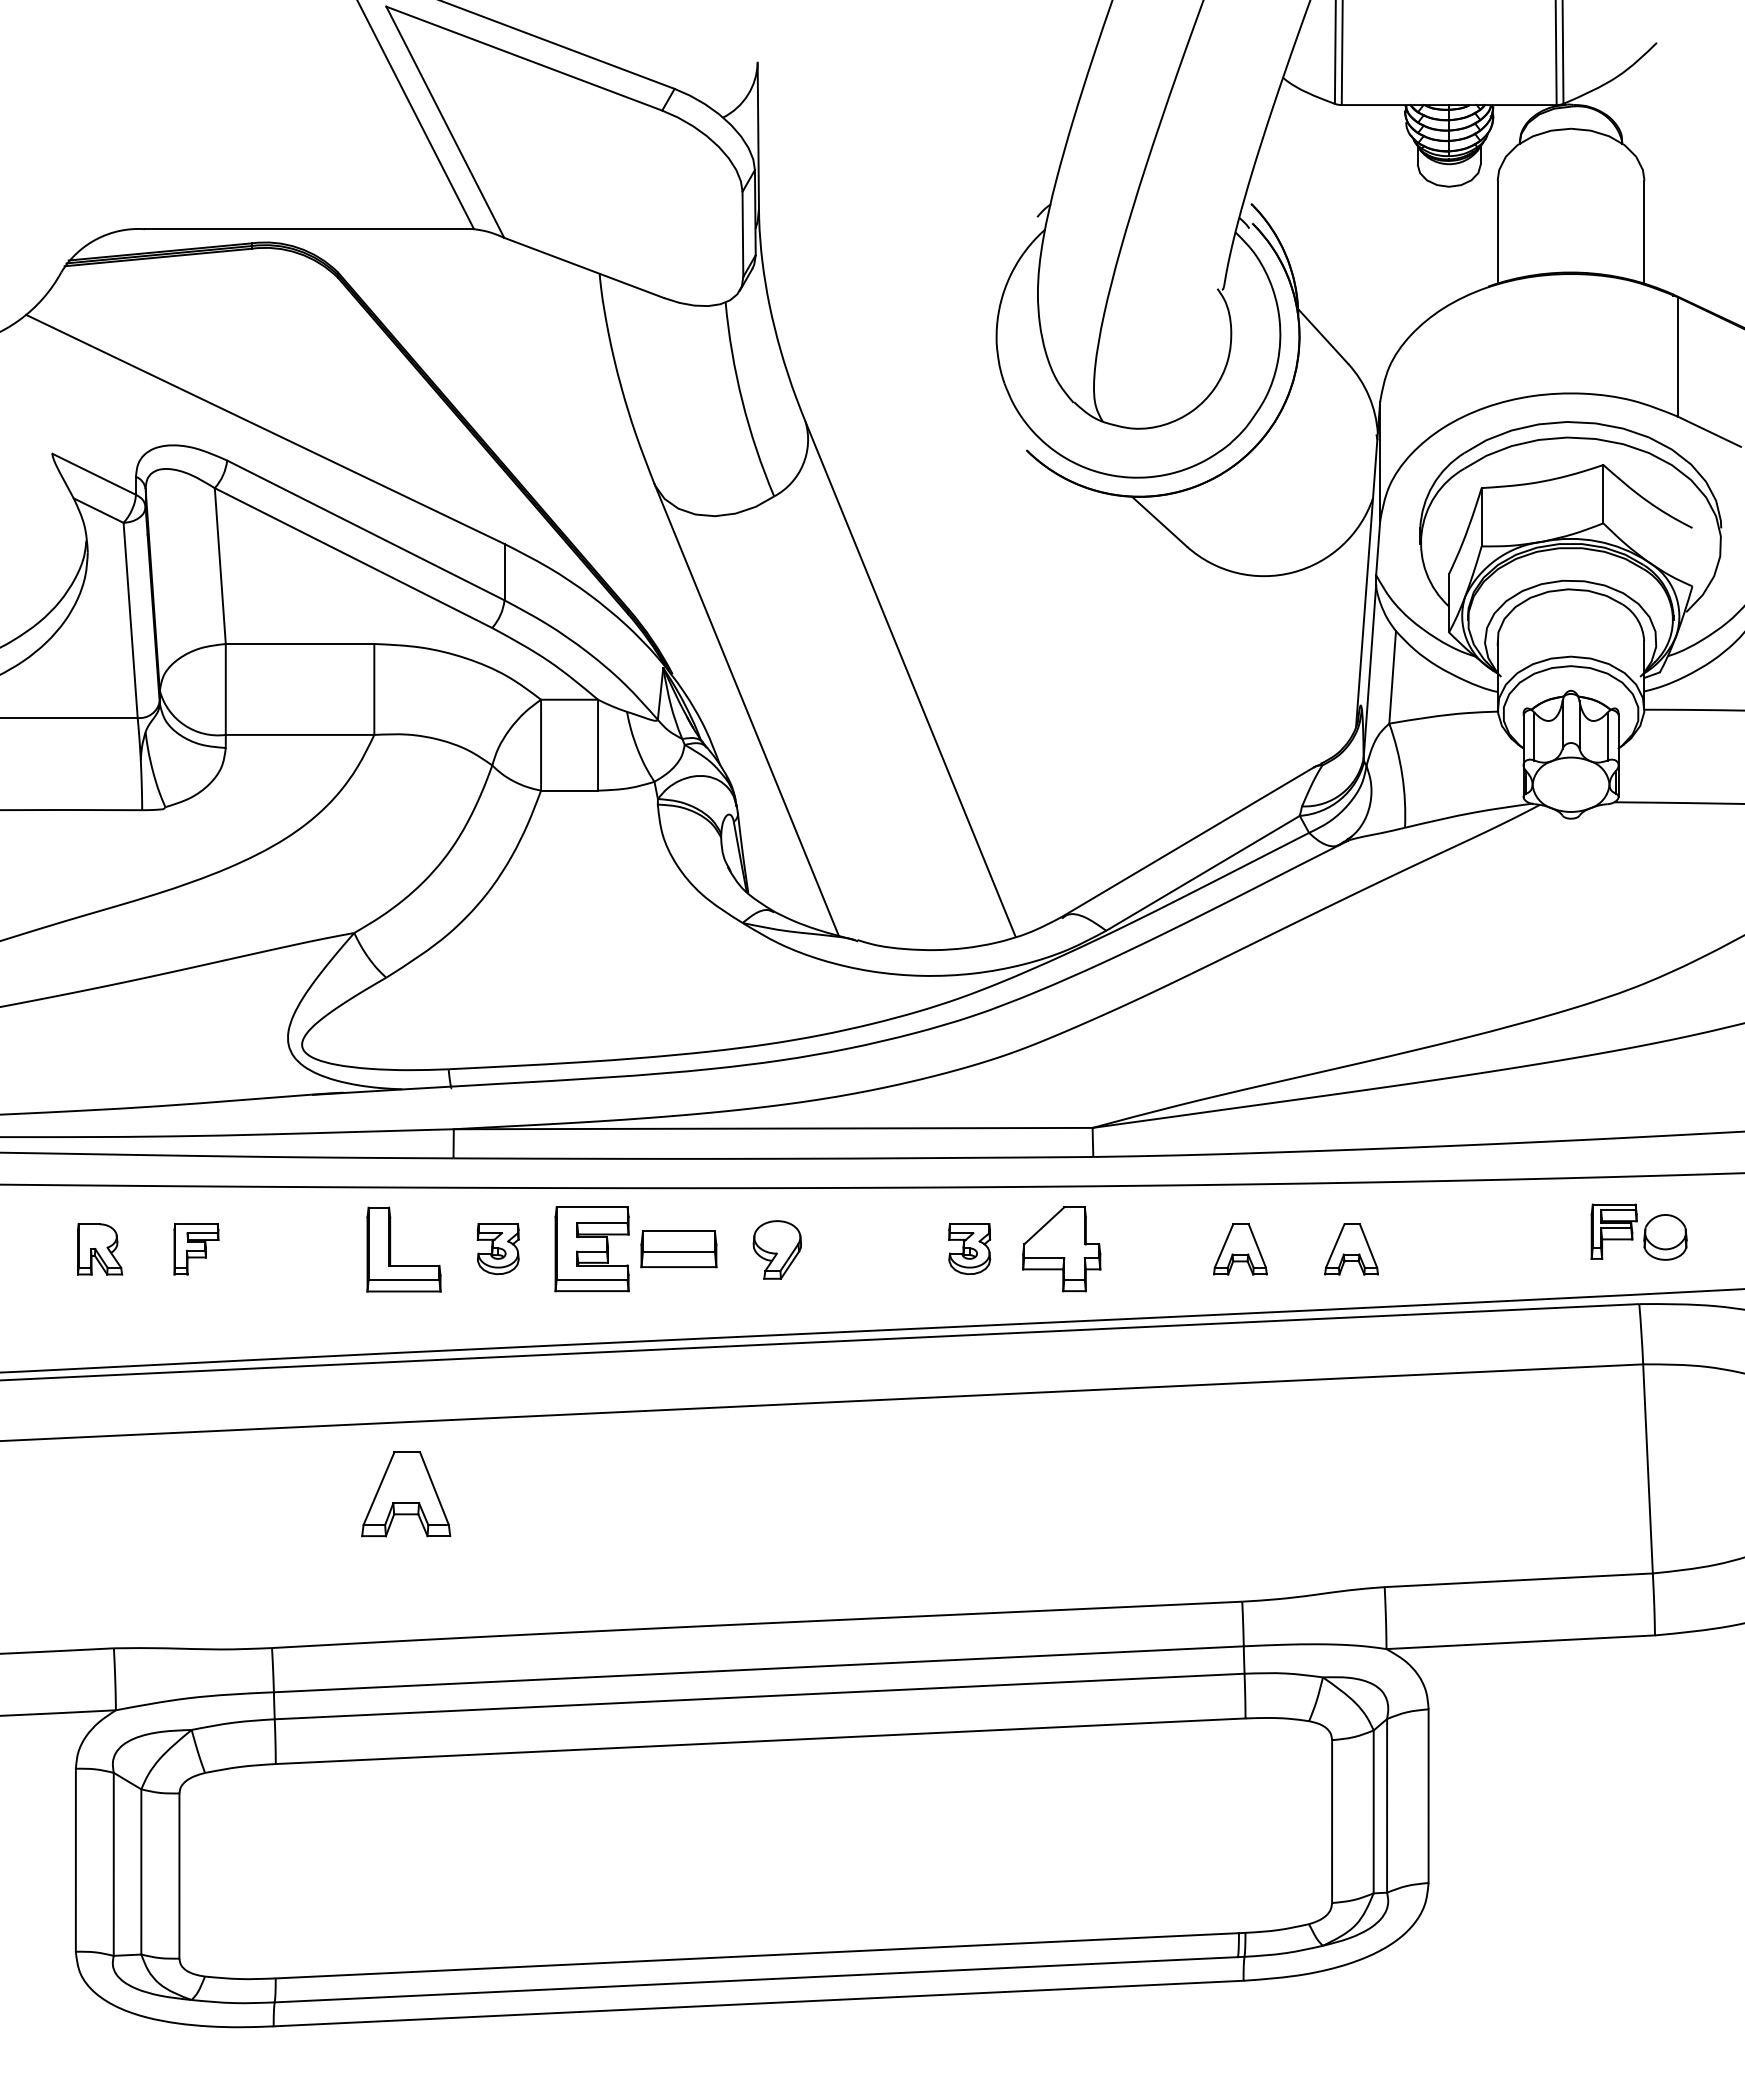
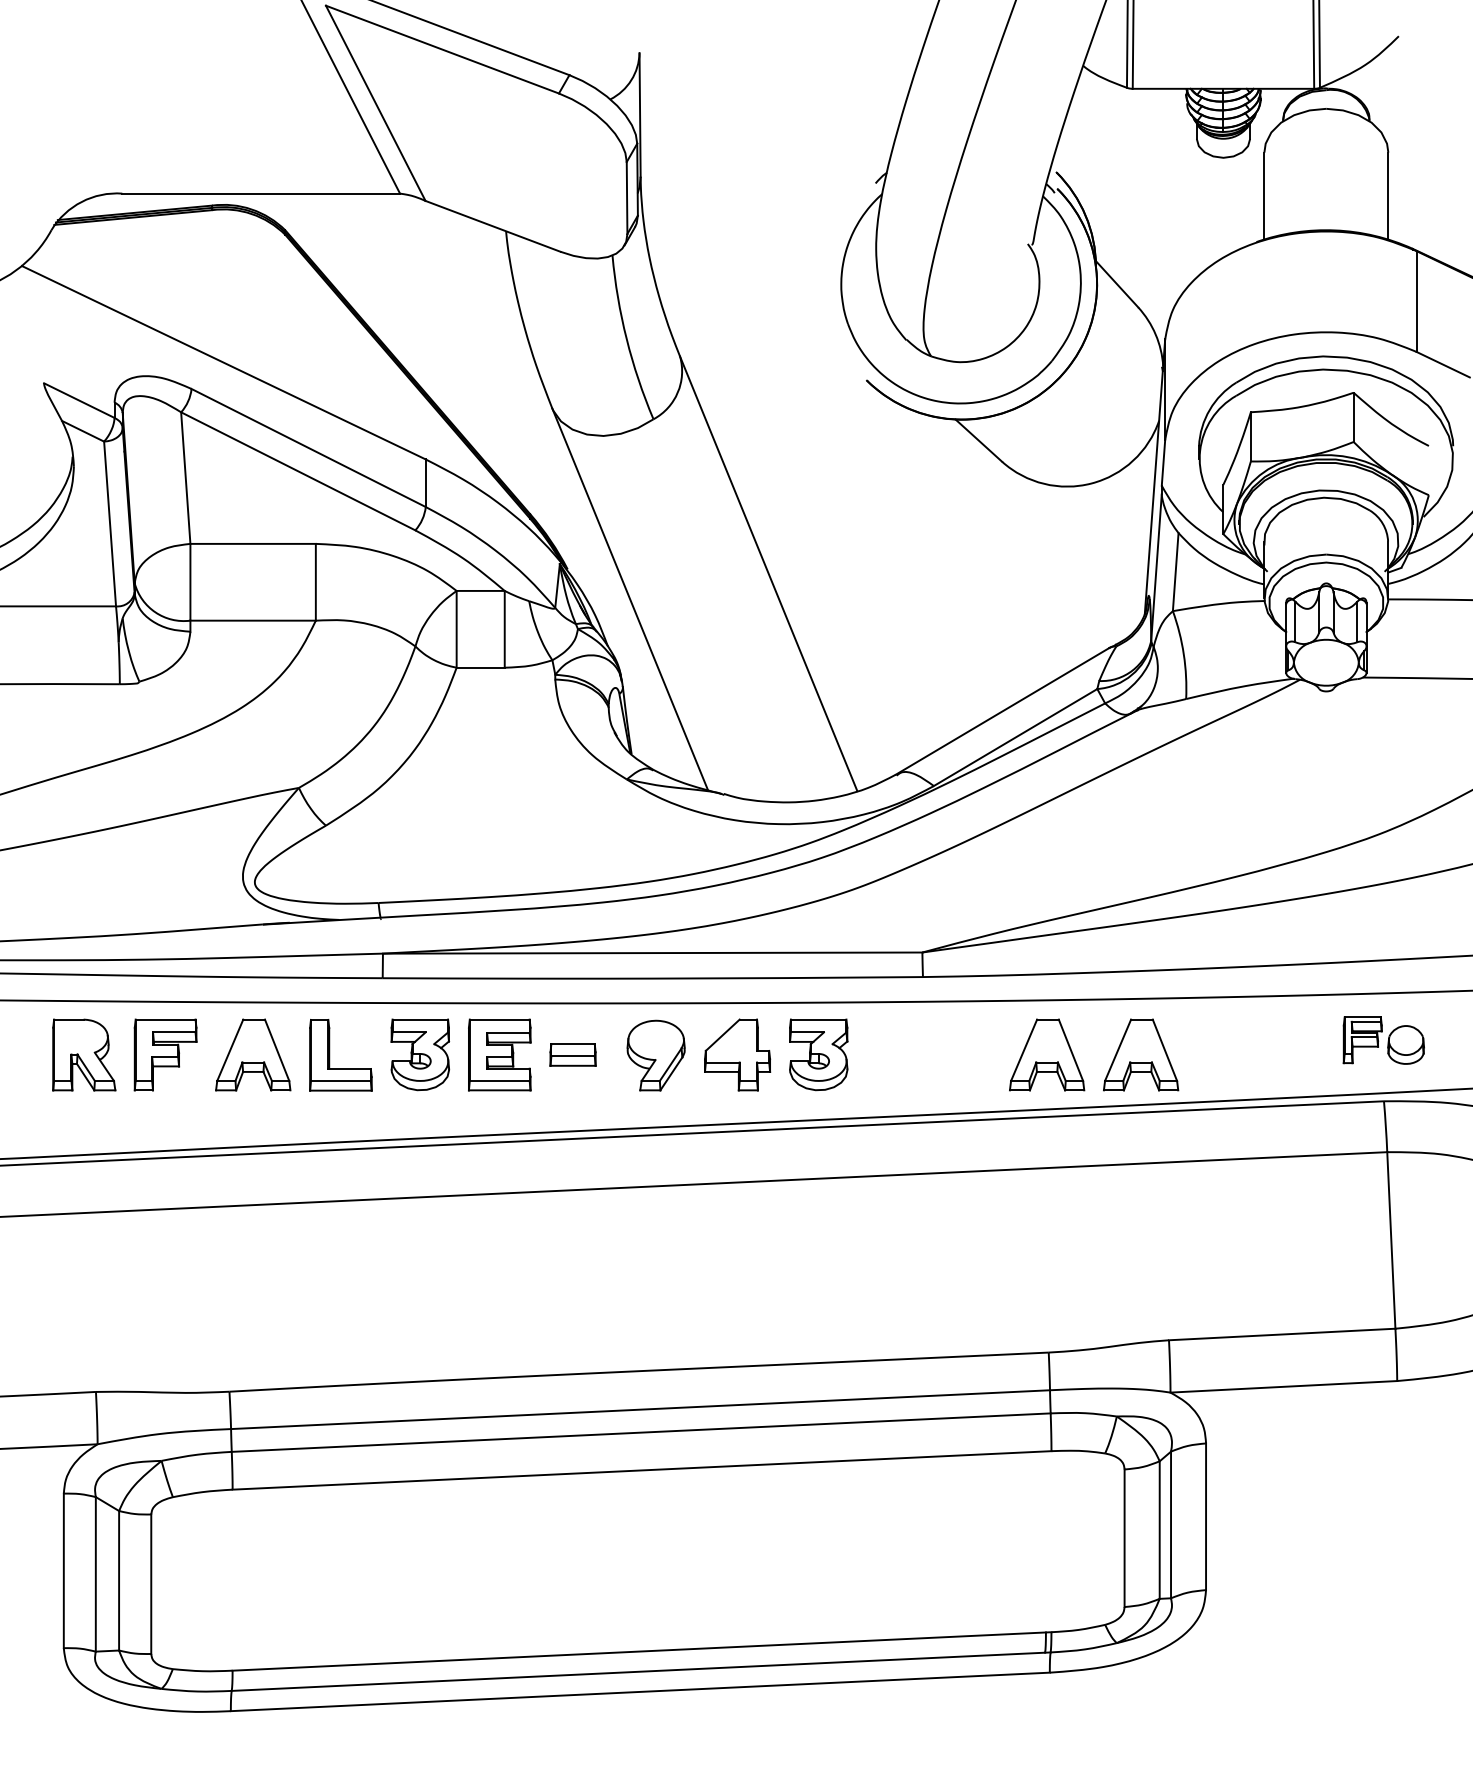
part: (498, 1248) -> (420, 1054), size x1.67
part: (969, 1248) -> (818, 1054), size x1.67
part: (99, 1249) -> (83, 1055), size x1.67
part: (196, 1249) -> (165, 1055), size x1.67
part: (678, 1249) -> (572, 1055), size x0.71
part: (777, 1249) -> (656, 1055), size x1.43
part: (1061, 1249) -> (737, 1055), moved
part: (1240, 1249) -> (1047, 1055), size x1.67
part: (1351, 1249) -> (1140, 1055), size x1.67
part: (406, 1494) -> (253, 1055), moved

